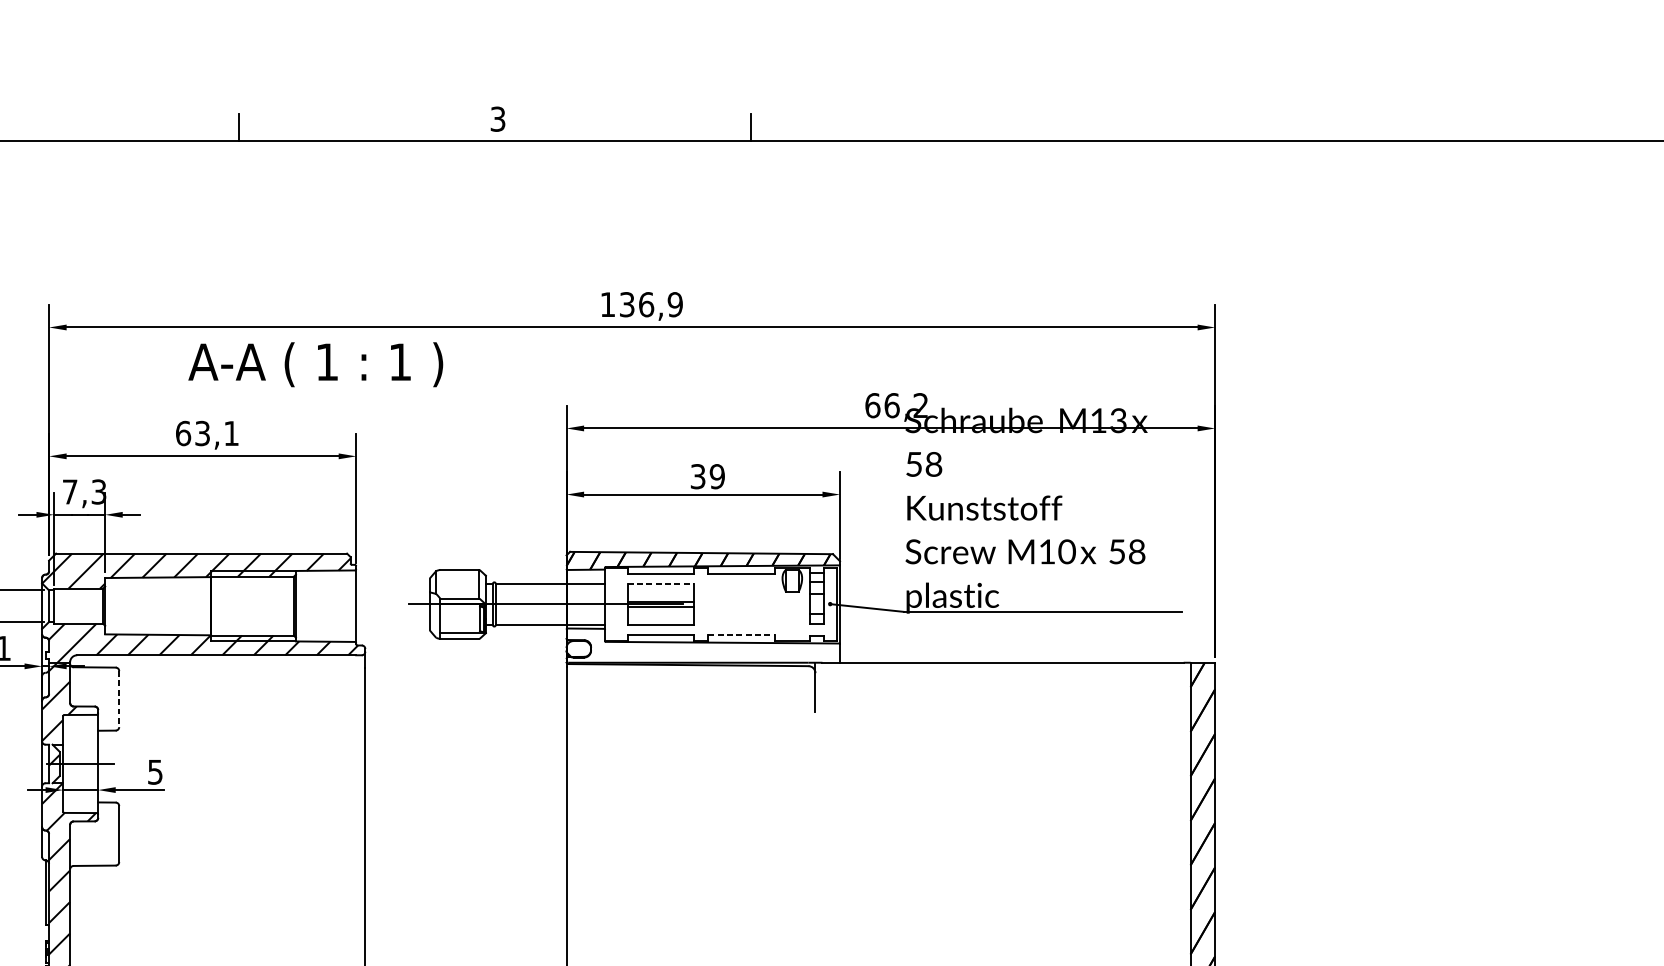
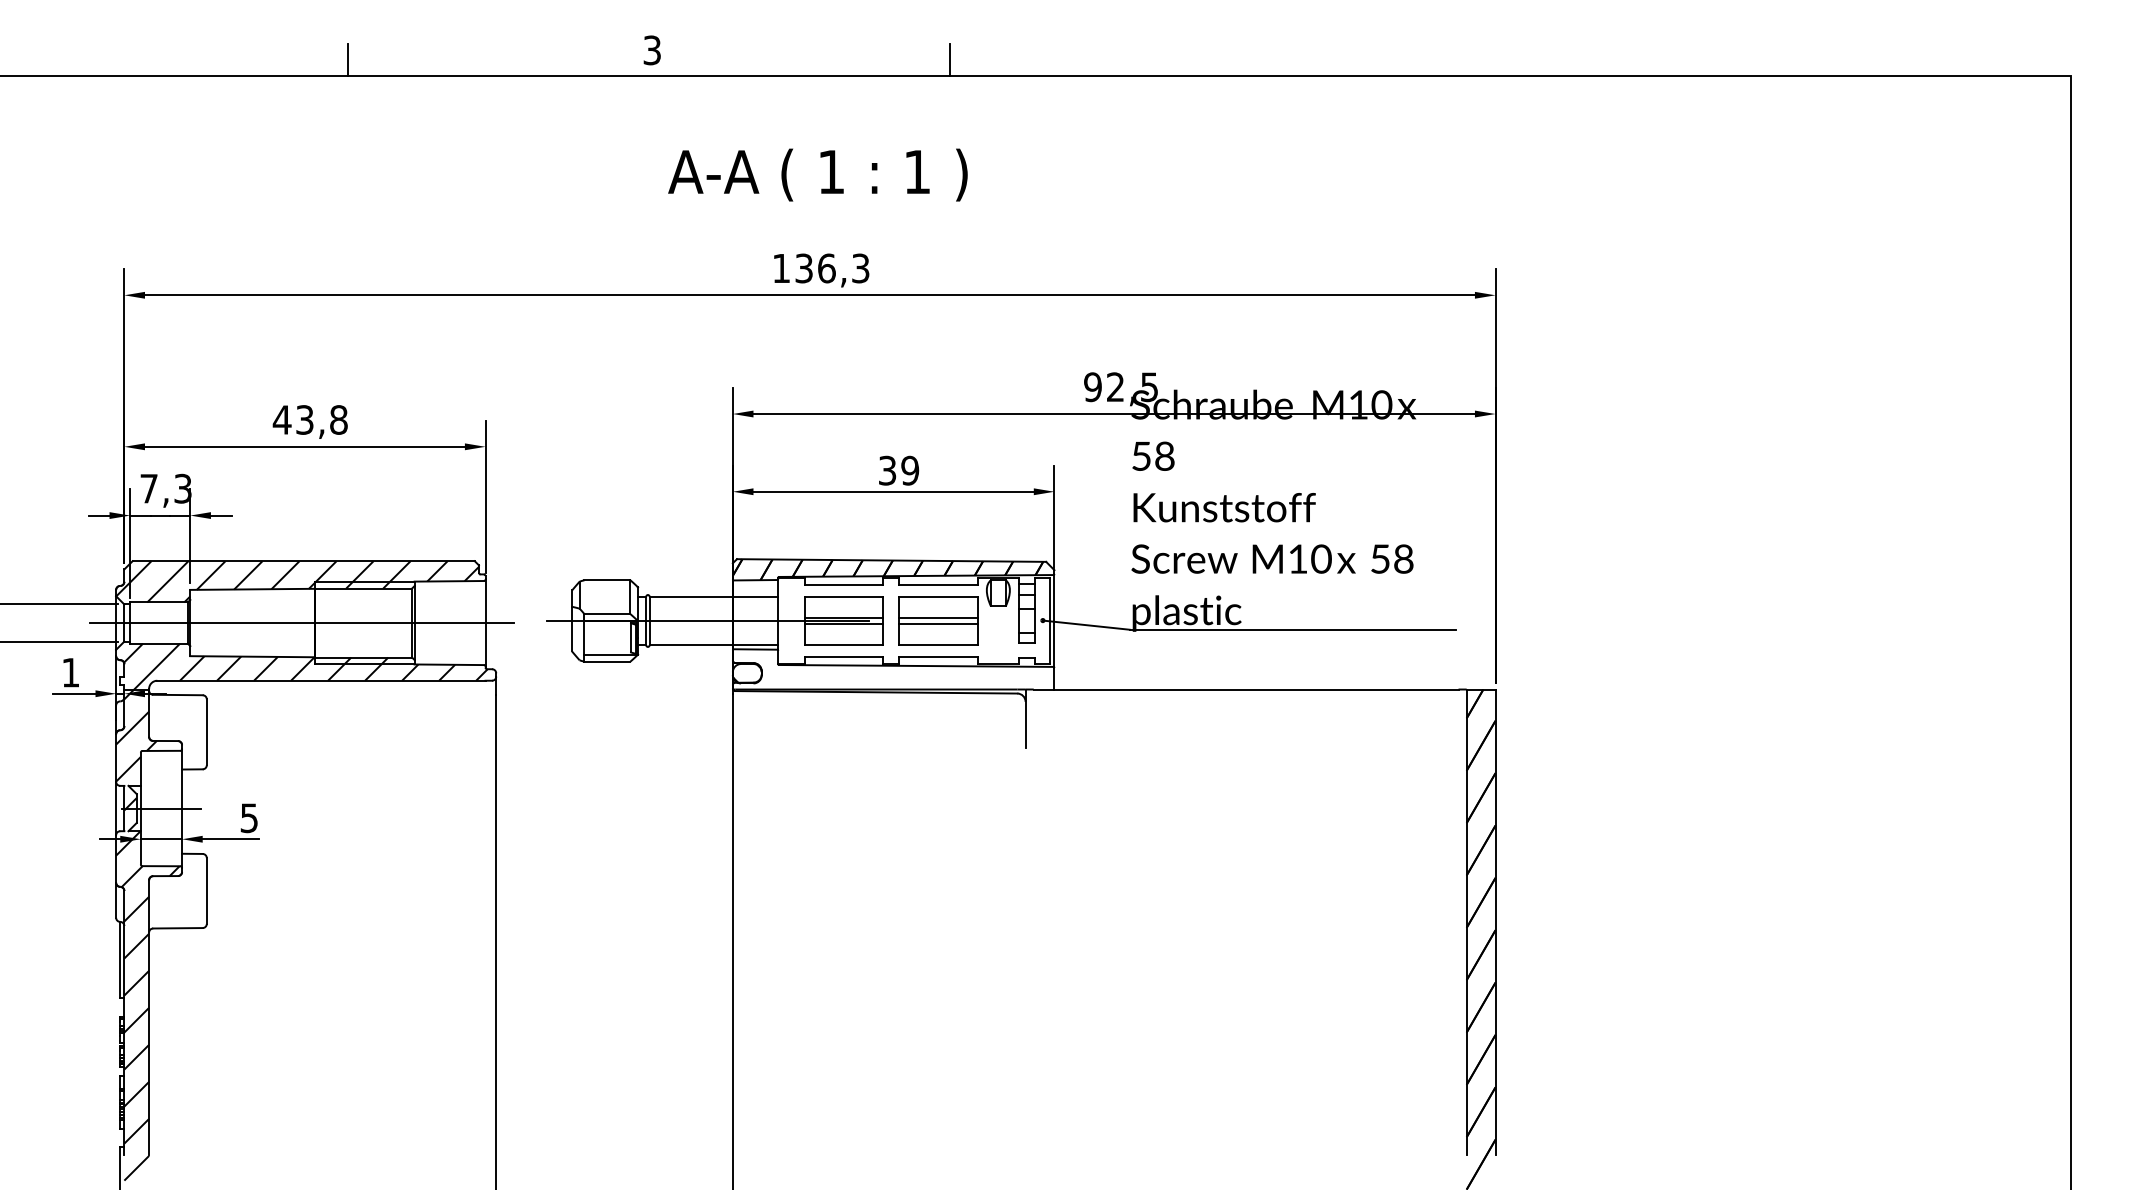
text: (675, 304) -> (860, 268), 136,9 -> 136,3
text: (315, 364) -> (817, 174), moved
text: (896, 405) -> (1120, 387), 66,2 -> 92,5
text: (1118, 420) -> (1381, 404), M13 -> M10
text: (206, 433) -> (309, 419), 63,1 -> 43,8
line: (661, 583) -> (844, 596), dashed -> solid
part: (741, 604) -> (938, 620), added
line: (199, 606) -> (301, 623), added
line: (742, 634) -> (939, 656), dashed -> solid
line: (118, 699) -> (206, 732), dashed -> solid

